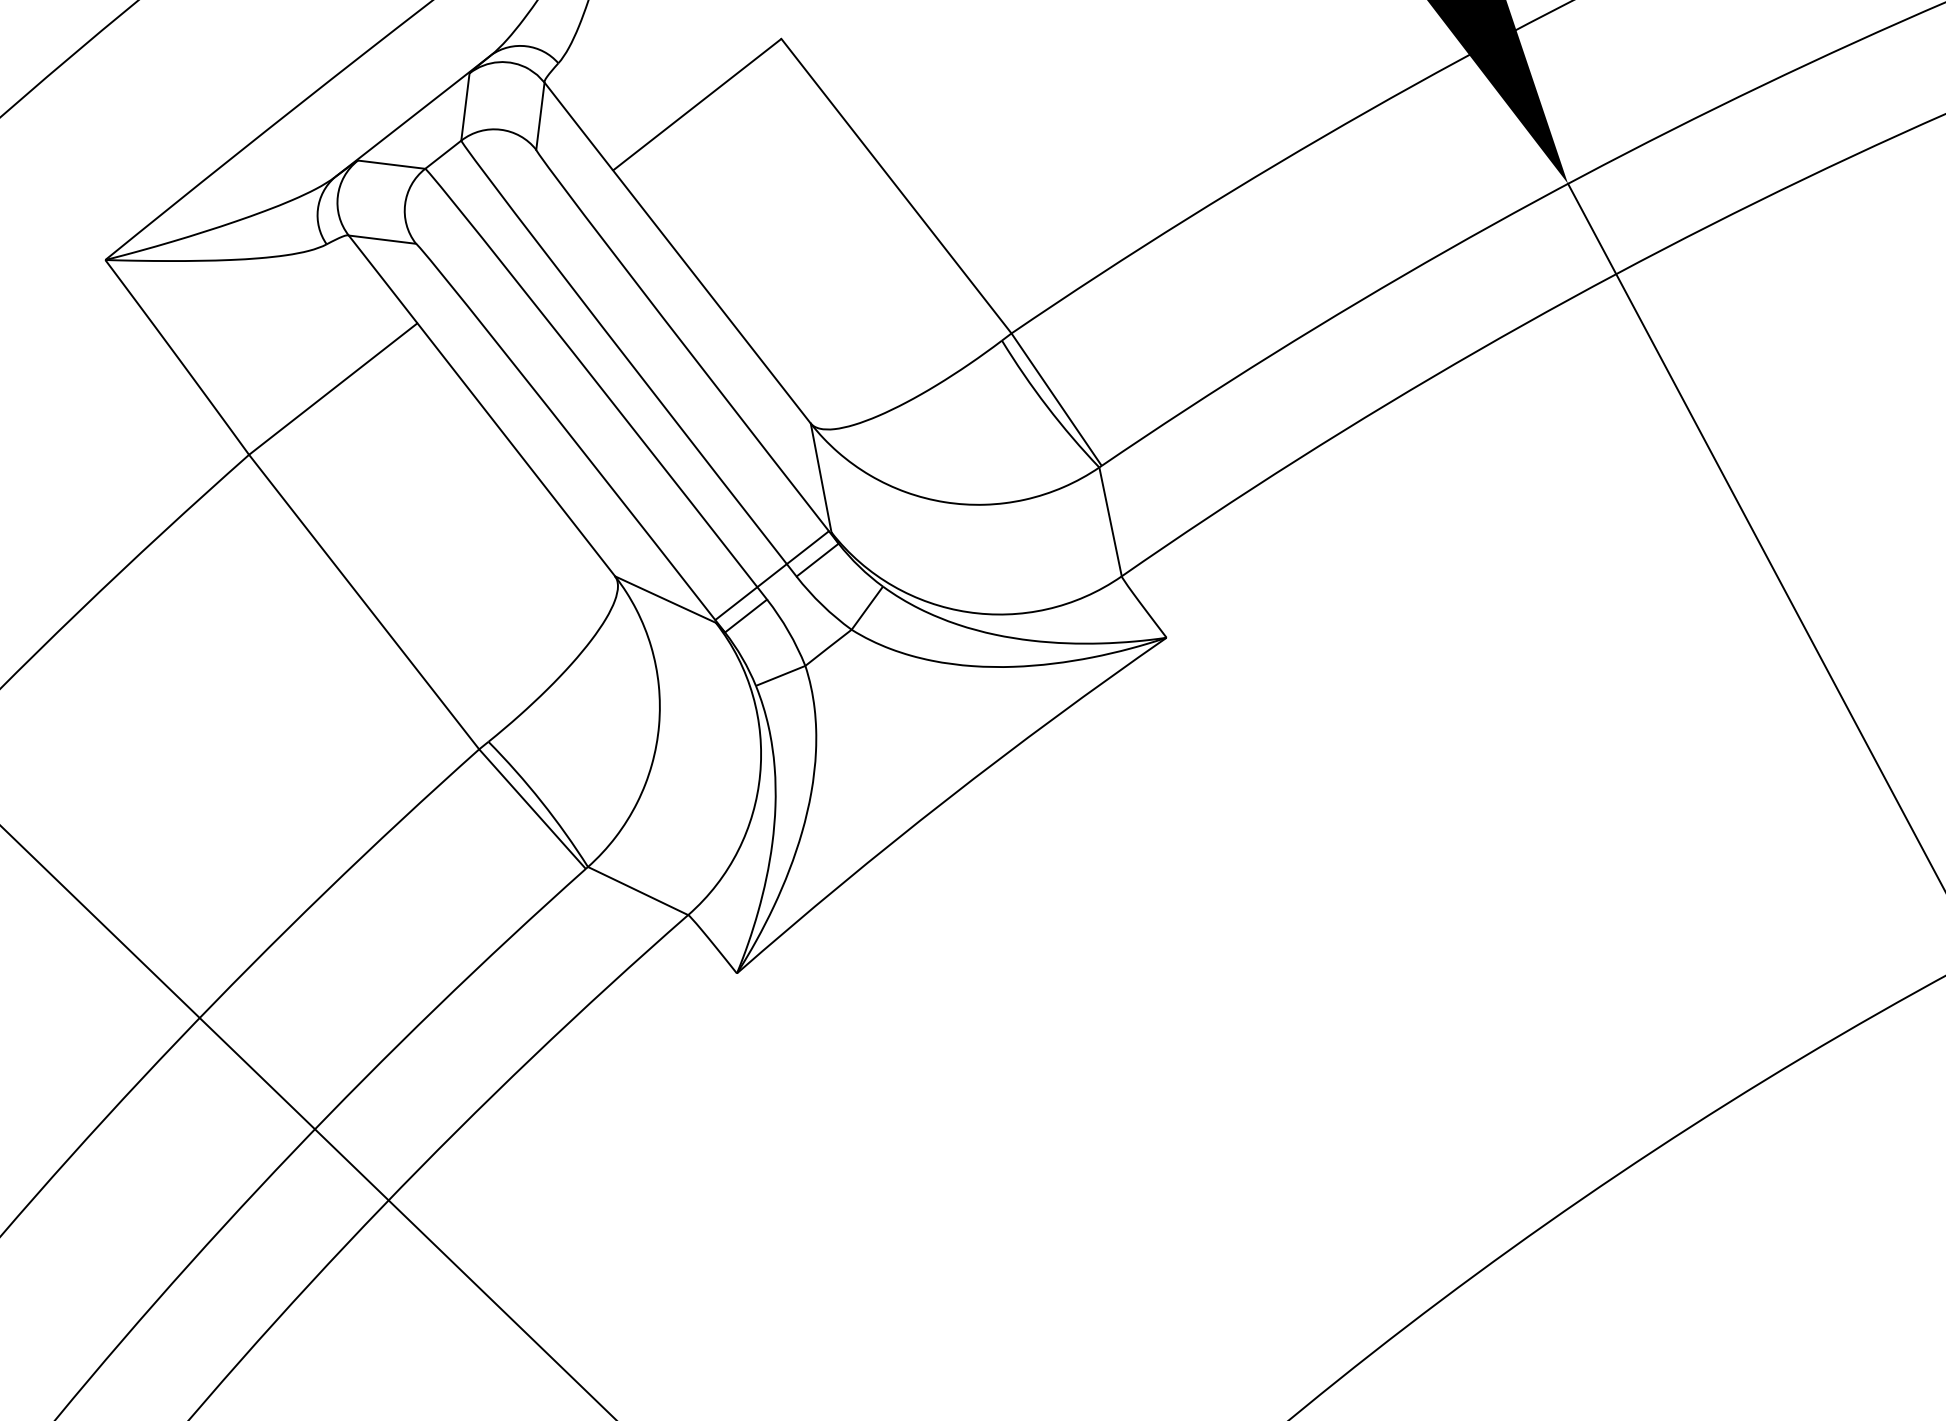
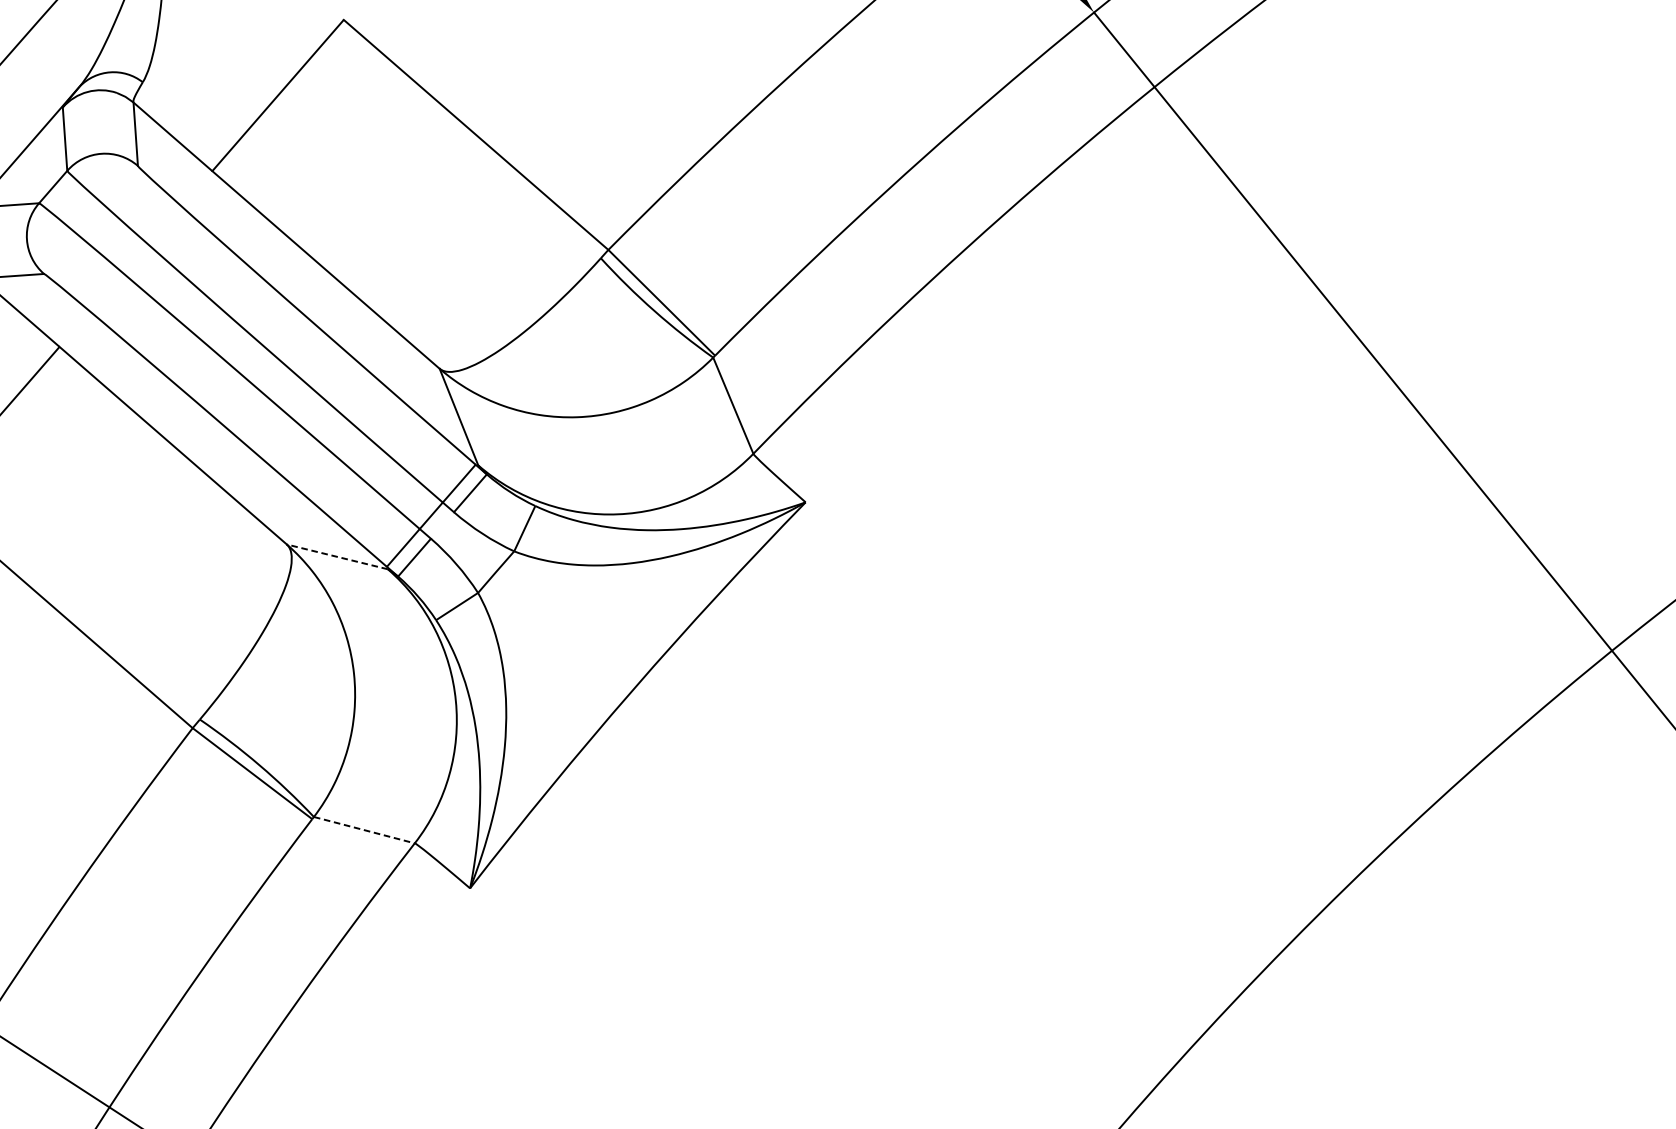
line: (665, 599) -> (337, 556), solid -> dashed
line: (637, 890) -> (363, 829), solid -> dashed

